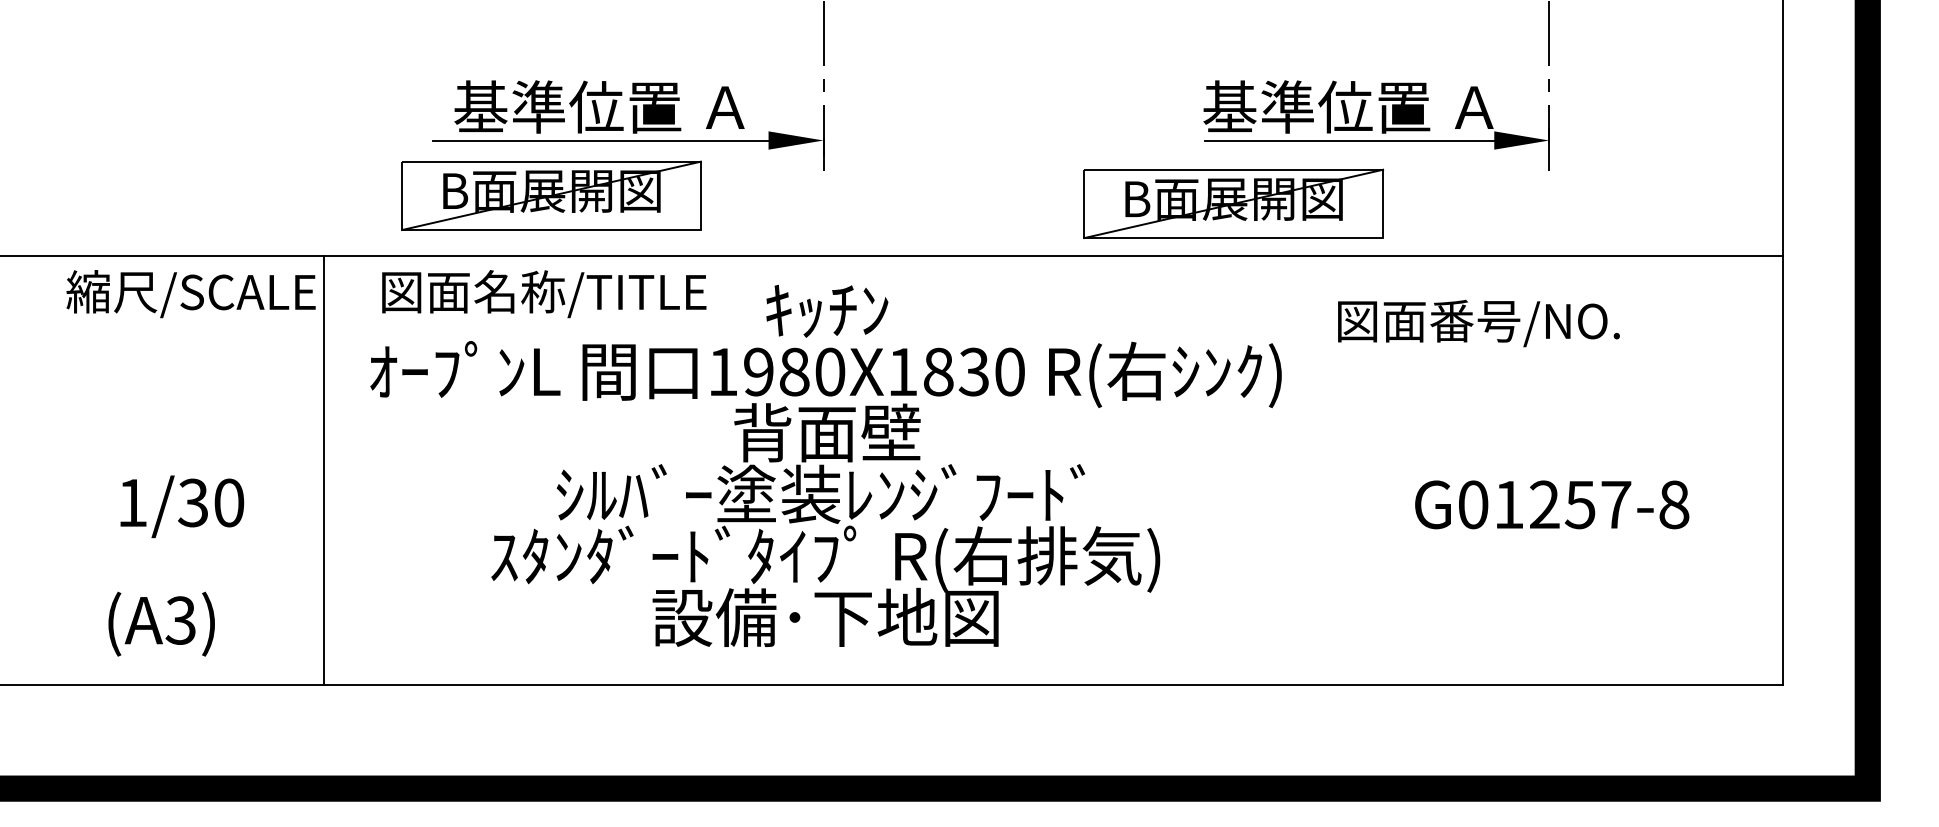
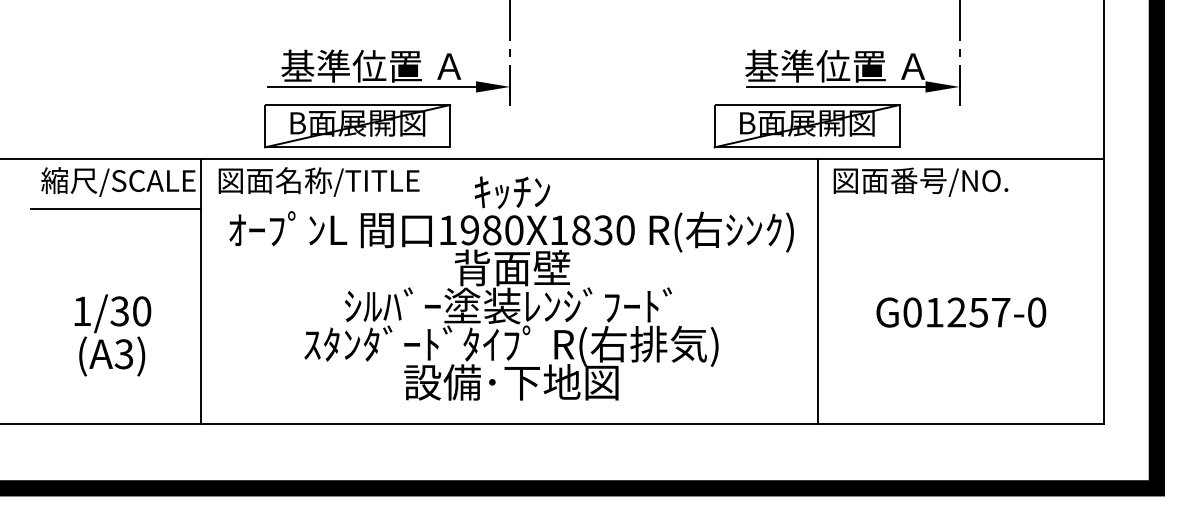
part: (551, 196) -> (357, 126), moved
part: (1232, 204) -> (806, 126), moved
text: (543, 293) -> (318, 181), moved
text: (1478, 322) -> (920, 181), moved
line: (186, 336) -> (115, 208), added
line: (1321, 469) -> (818, 290), added
text: (1675, 504) -> (1037, 312), G01257-8 -> G01257-0
text: (162, 624) -> (112, 356), moved

